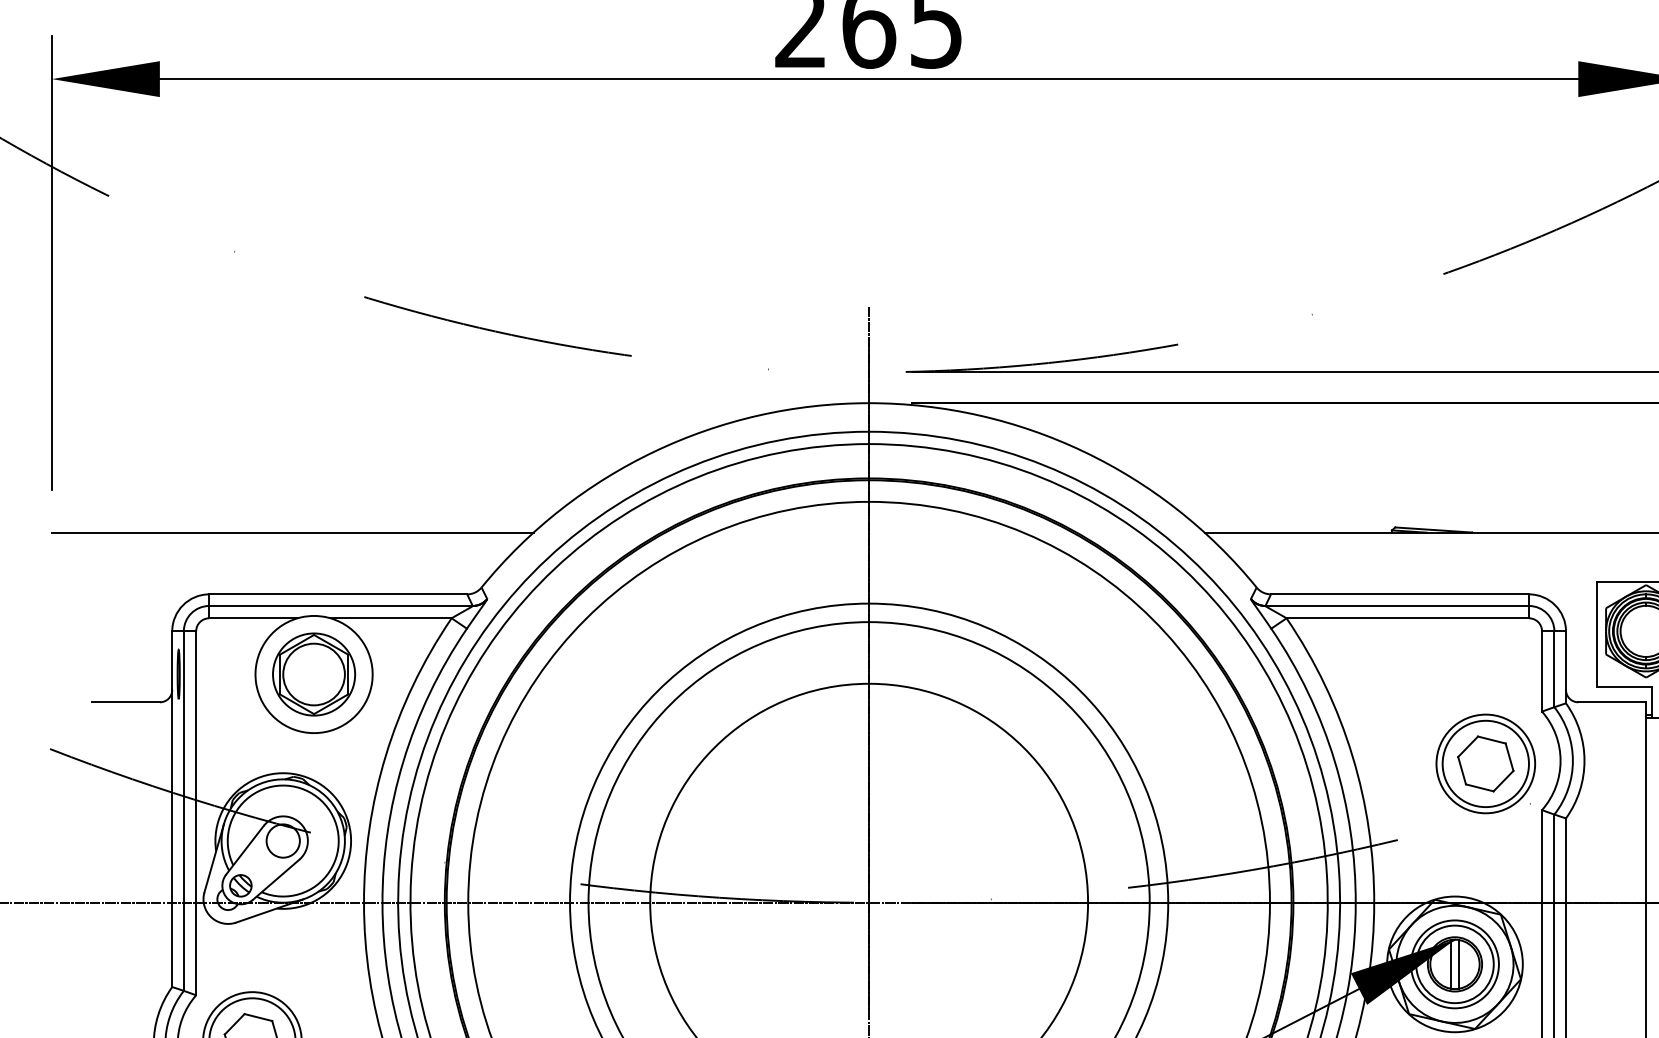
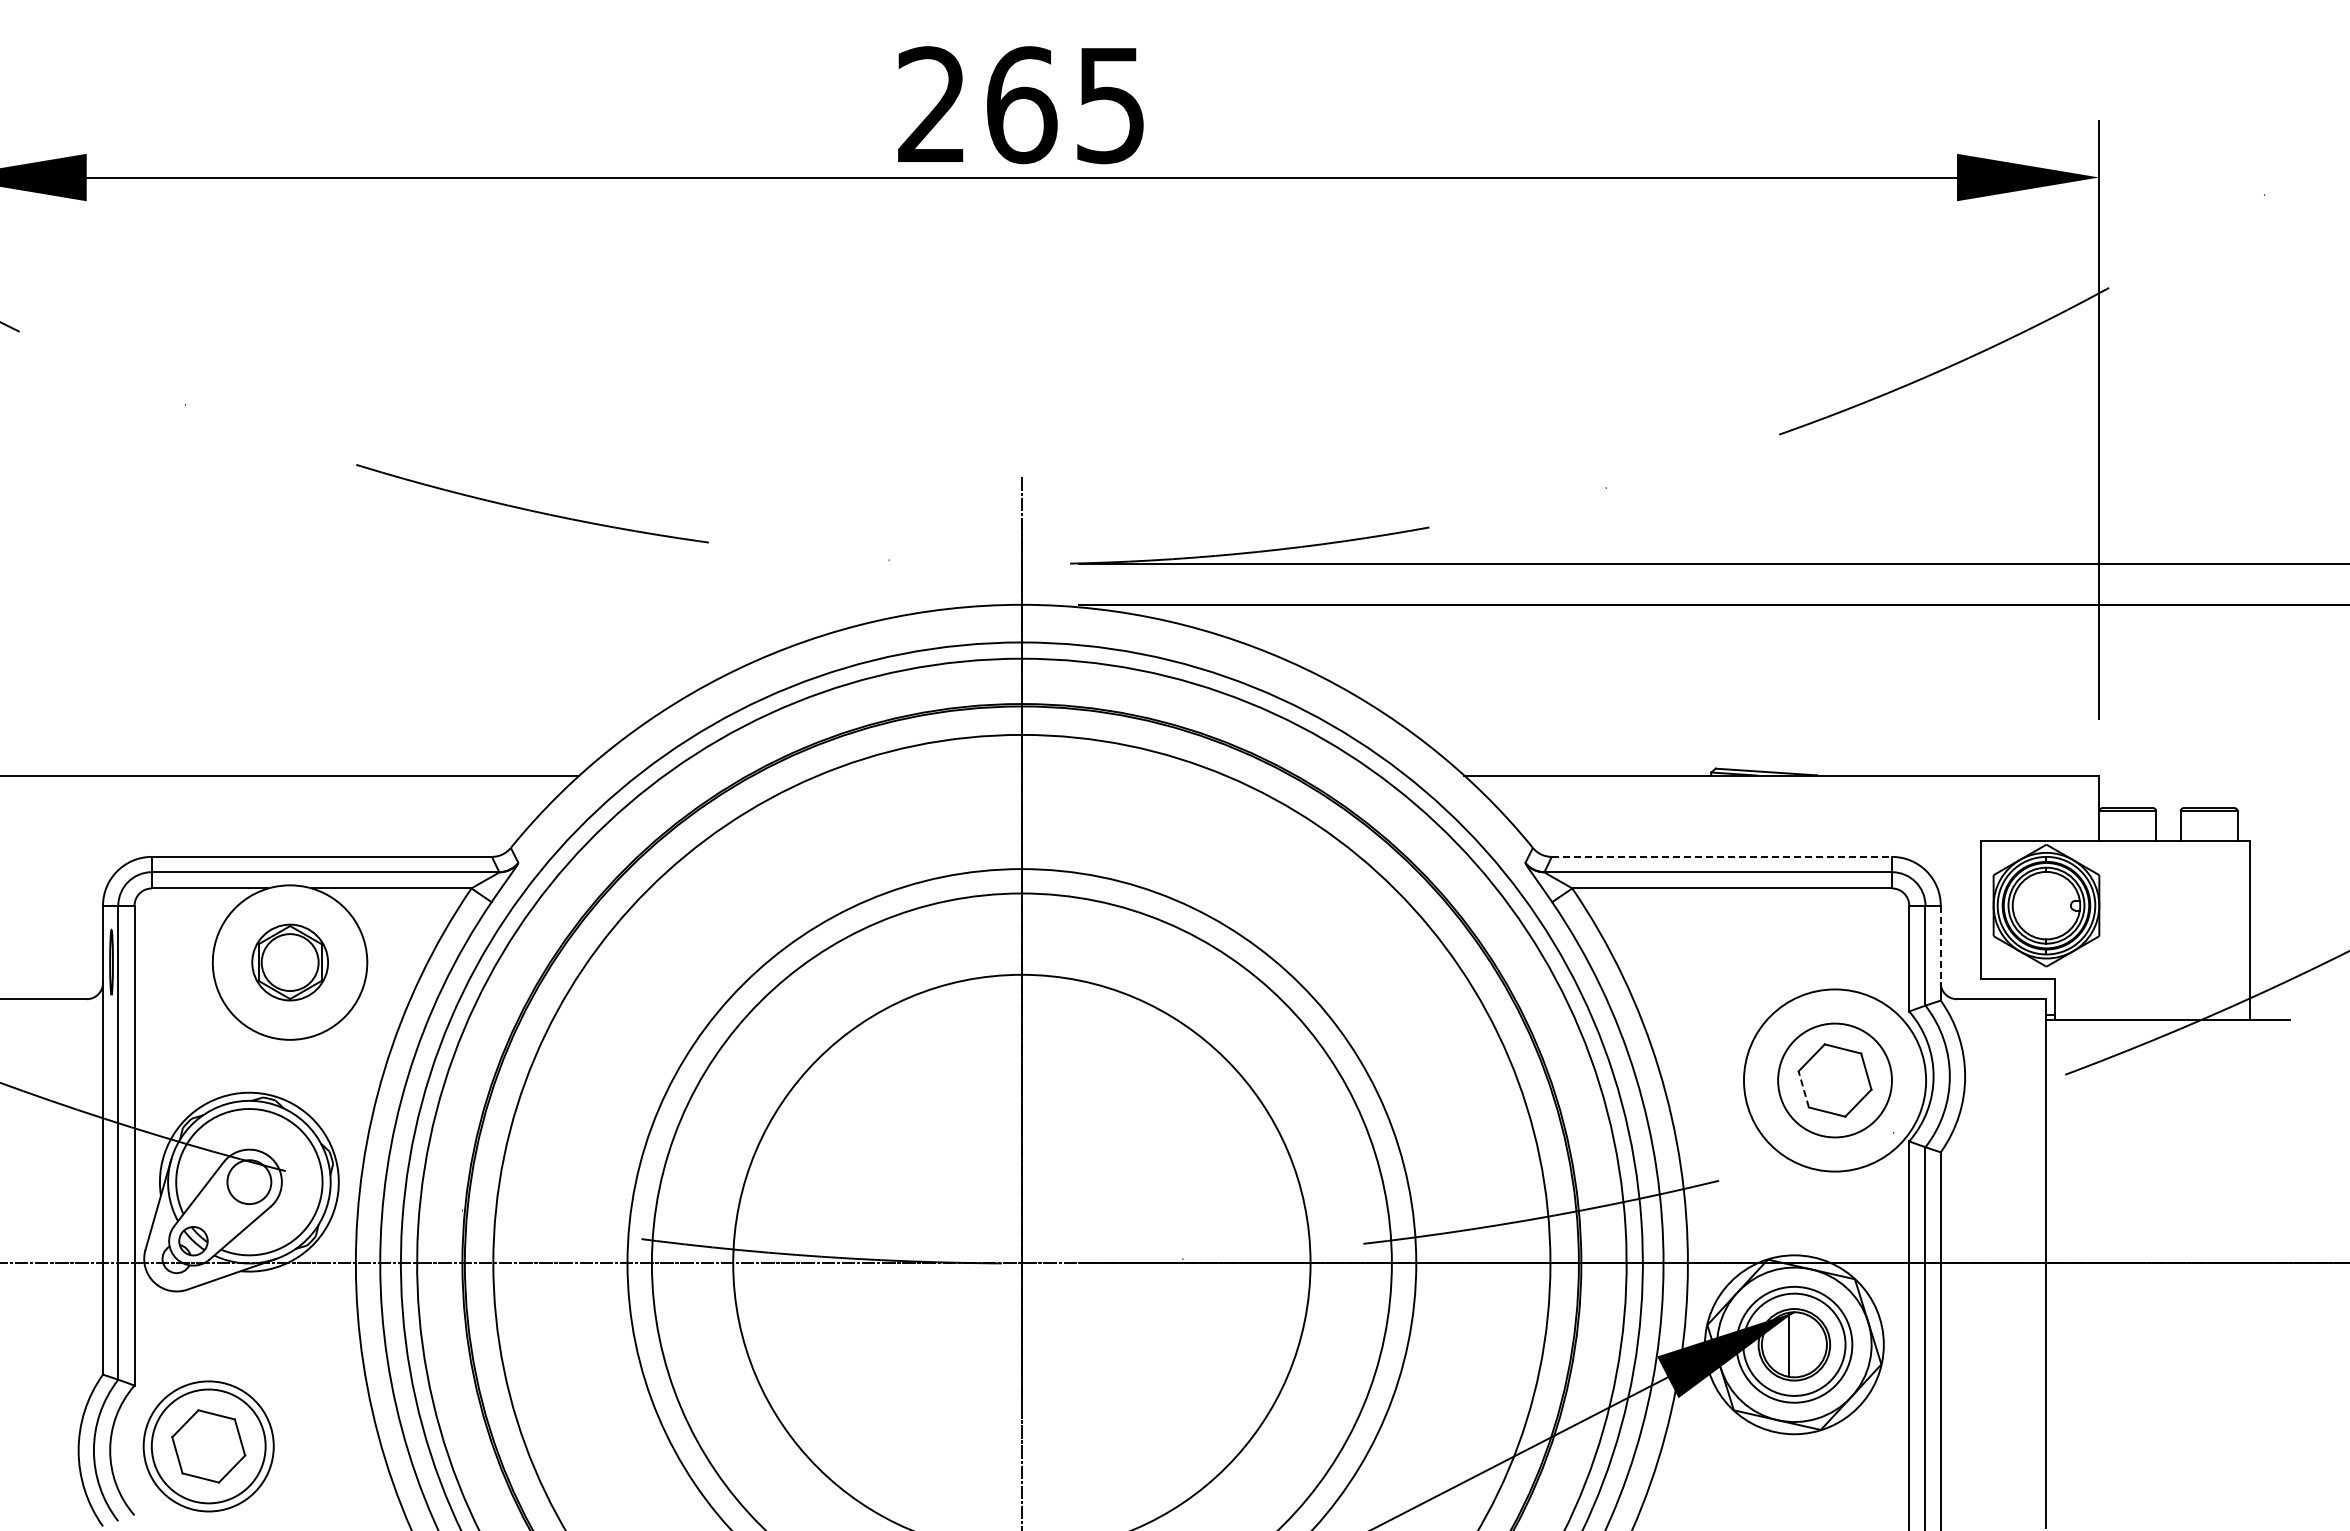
line: (1400, 594) -> (1722, 856), solid -> dashed
line: (1565, 660) -> (1940, 944), solid -> dashed
part: (314, 674) -> (290, 962), size x0.7
circle: (1486, 763) -> (1835, 1080), size x1.4
line: (1461, 770) -> (1803, 1089), solid -> dashed
line: (1458, 964) -> (1799, 1344), removed

